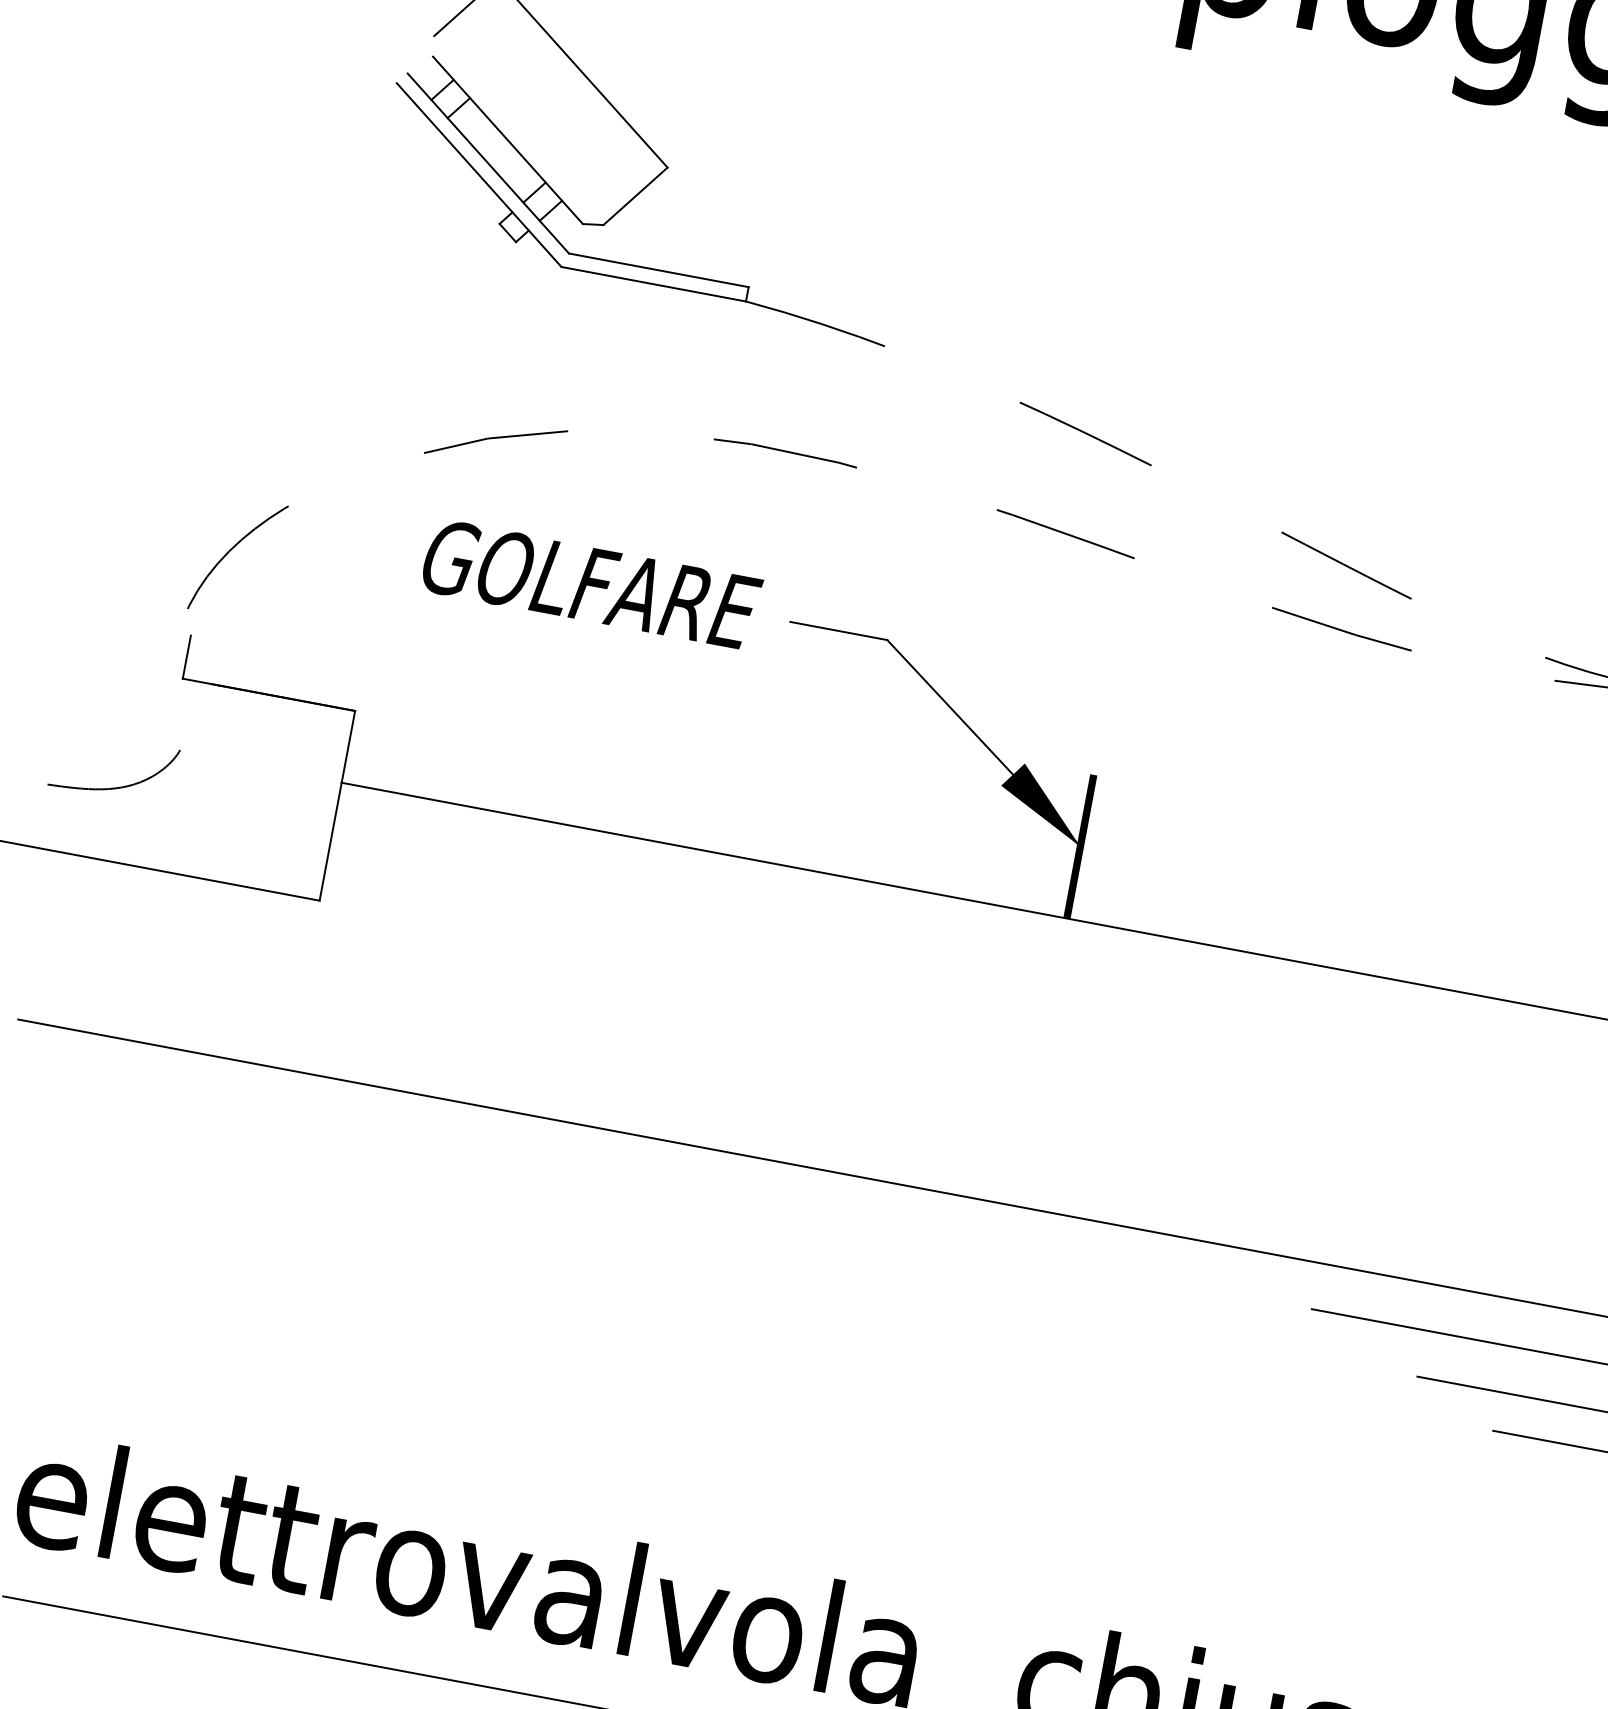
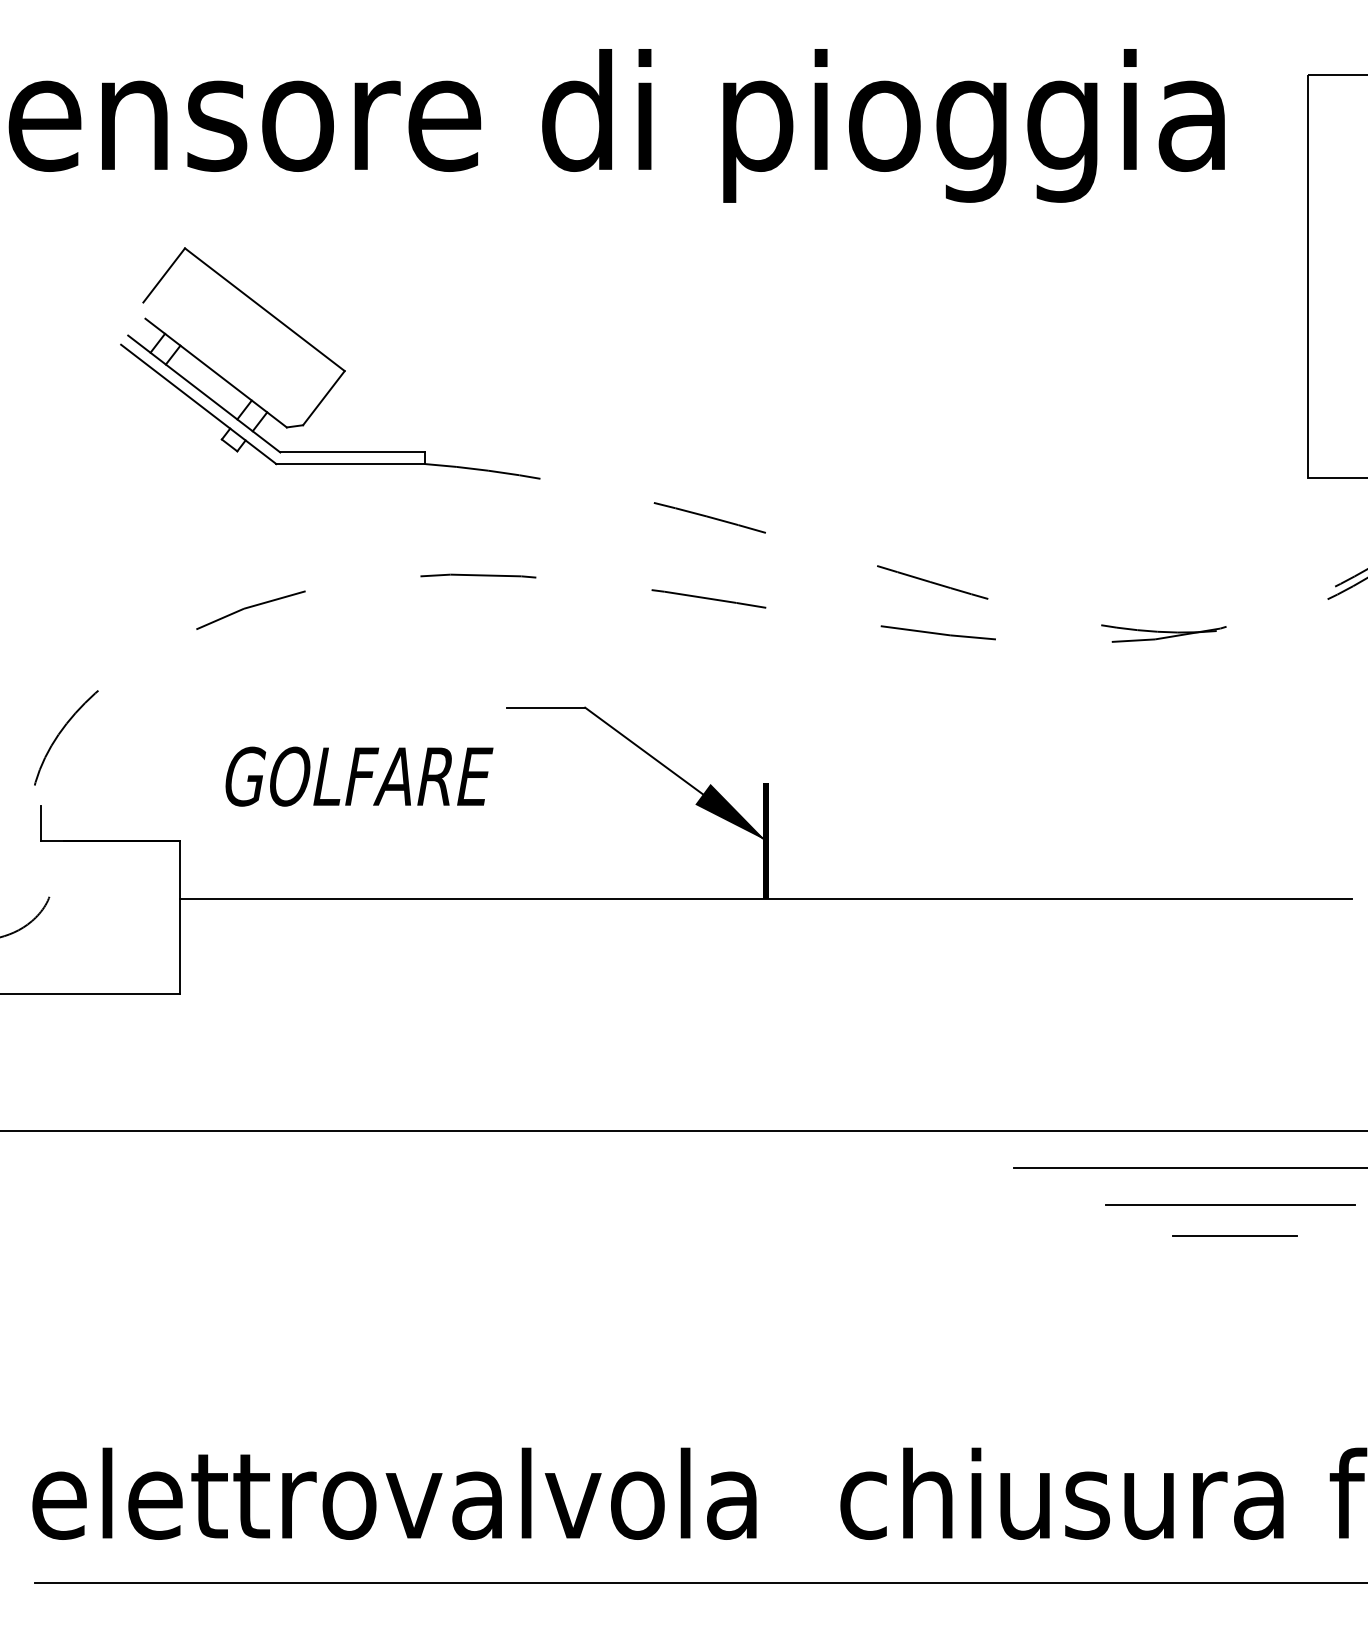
text: (591, 584) -> (359, 776), moved

